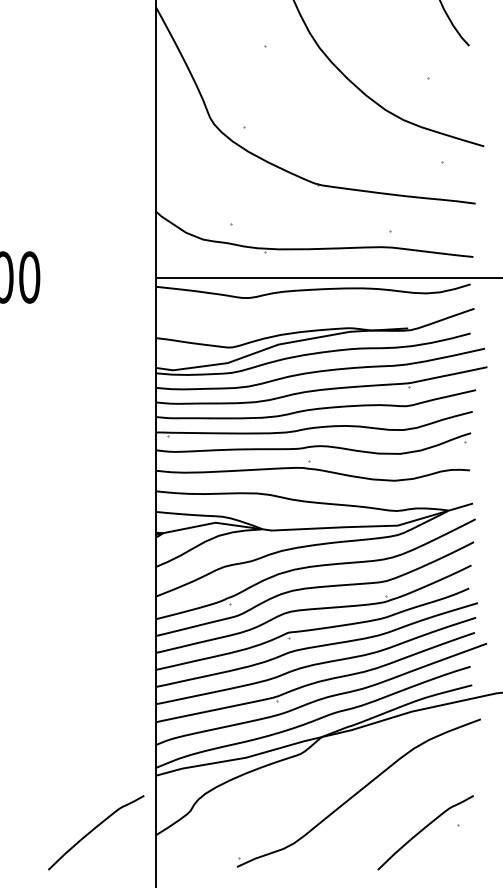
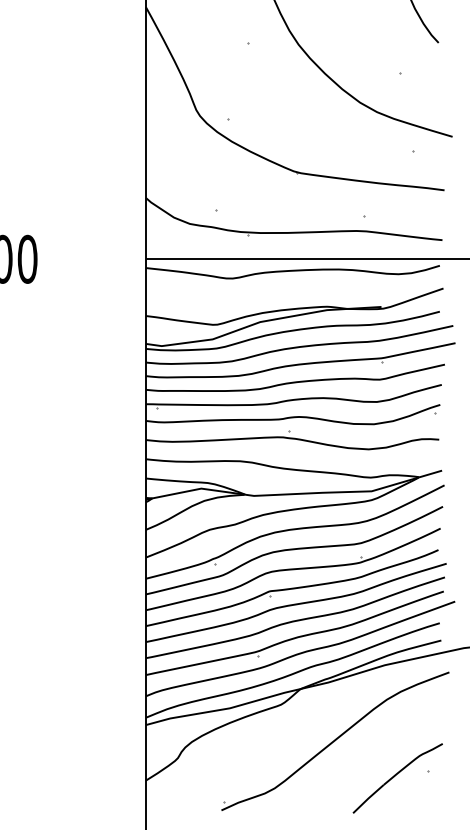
part: (95, 832) -> (89, 778), removed

